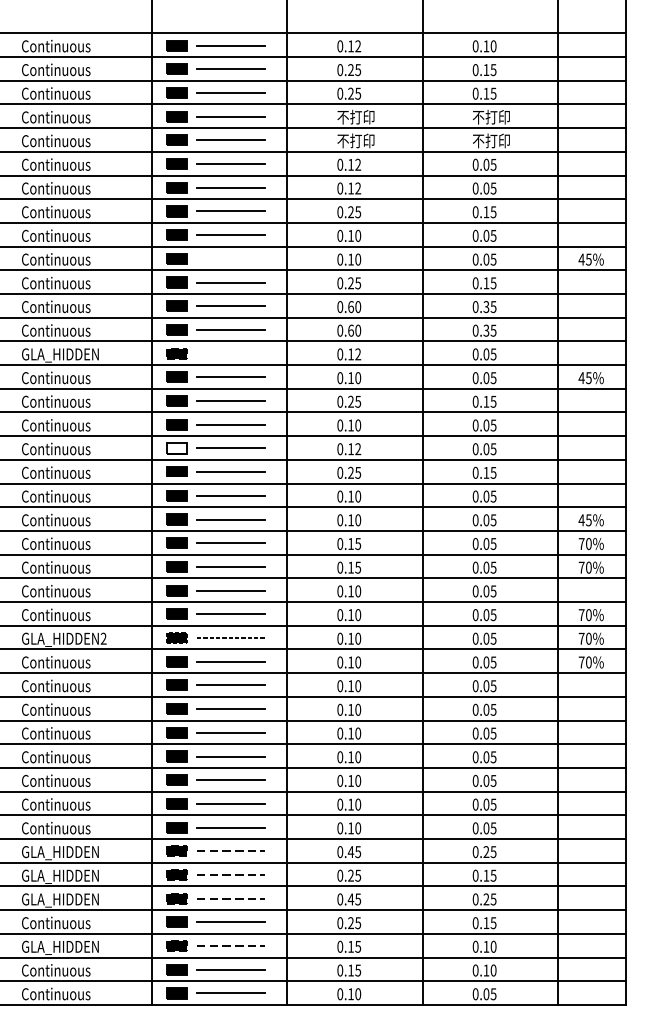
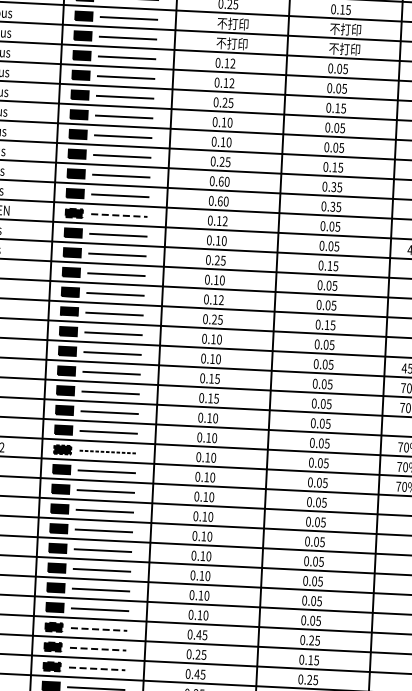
line: (230, 258) -> (122, 136), added
line: (230, 353) -> (119, 215), added
fill: (176, 448) -> (70, 292), added

